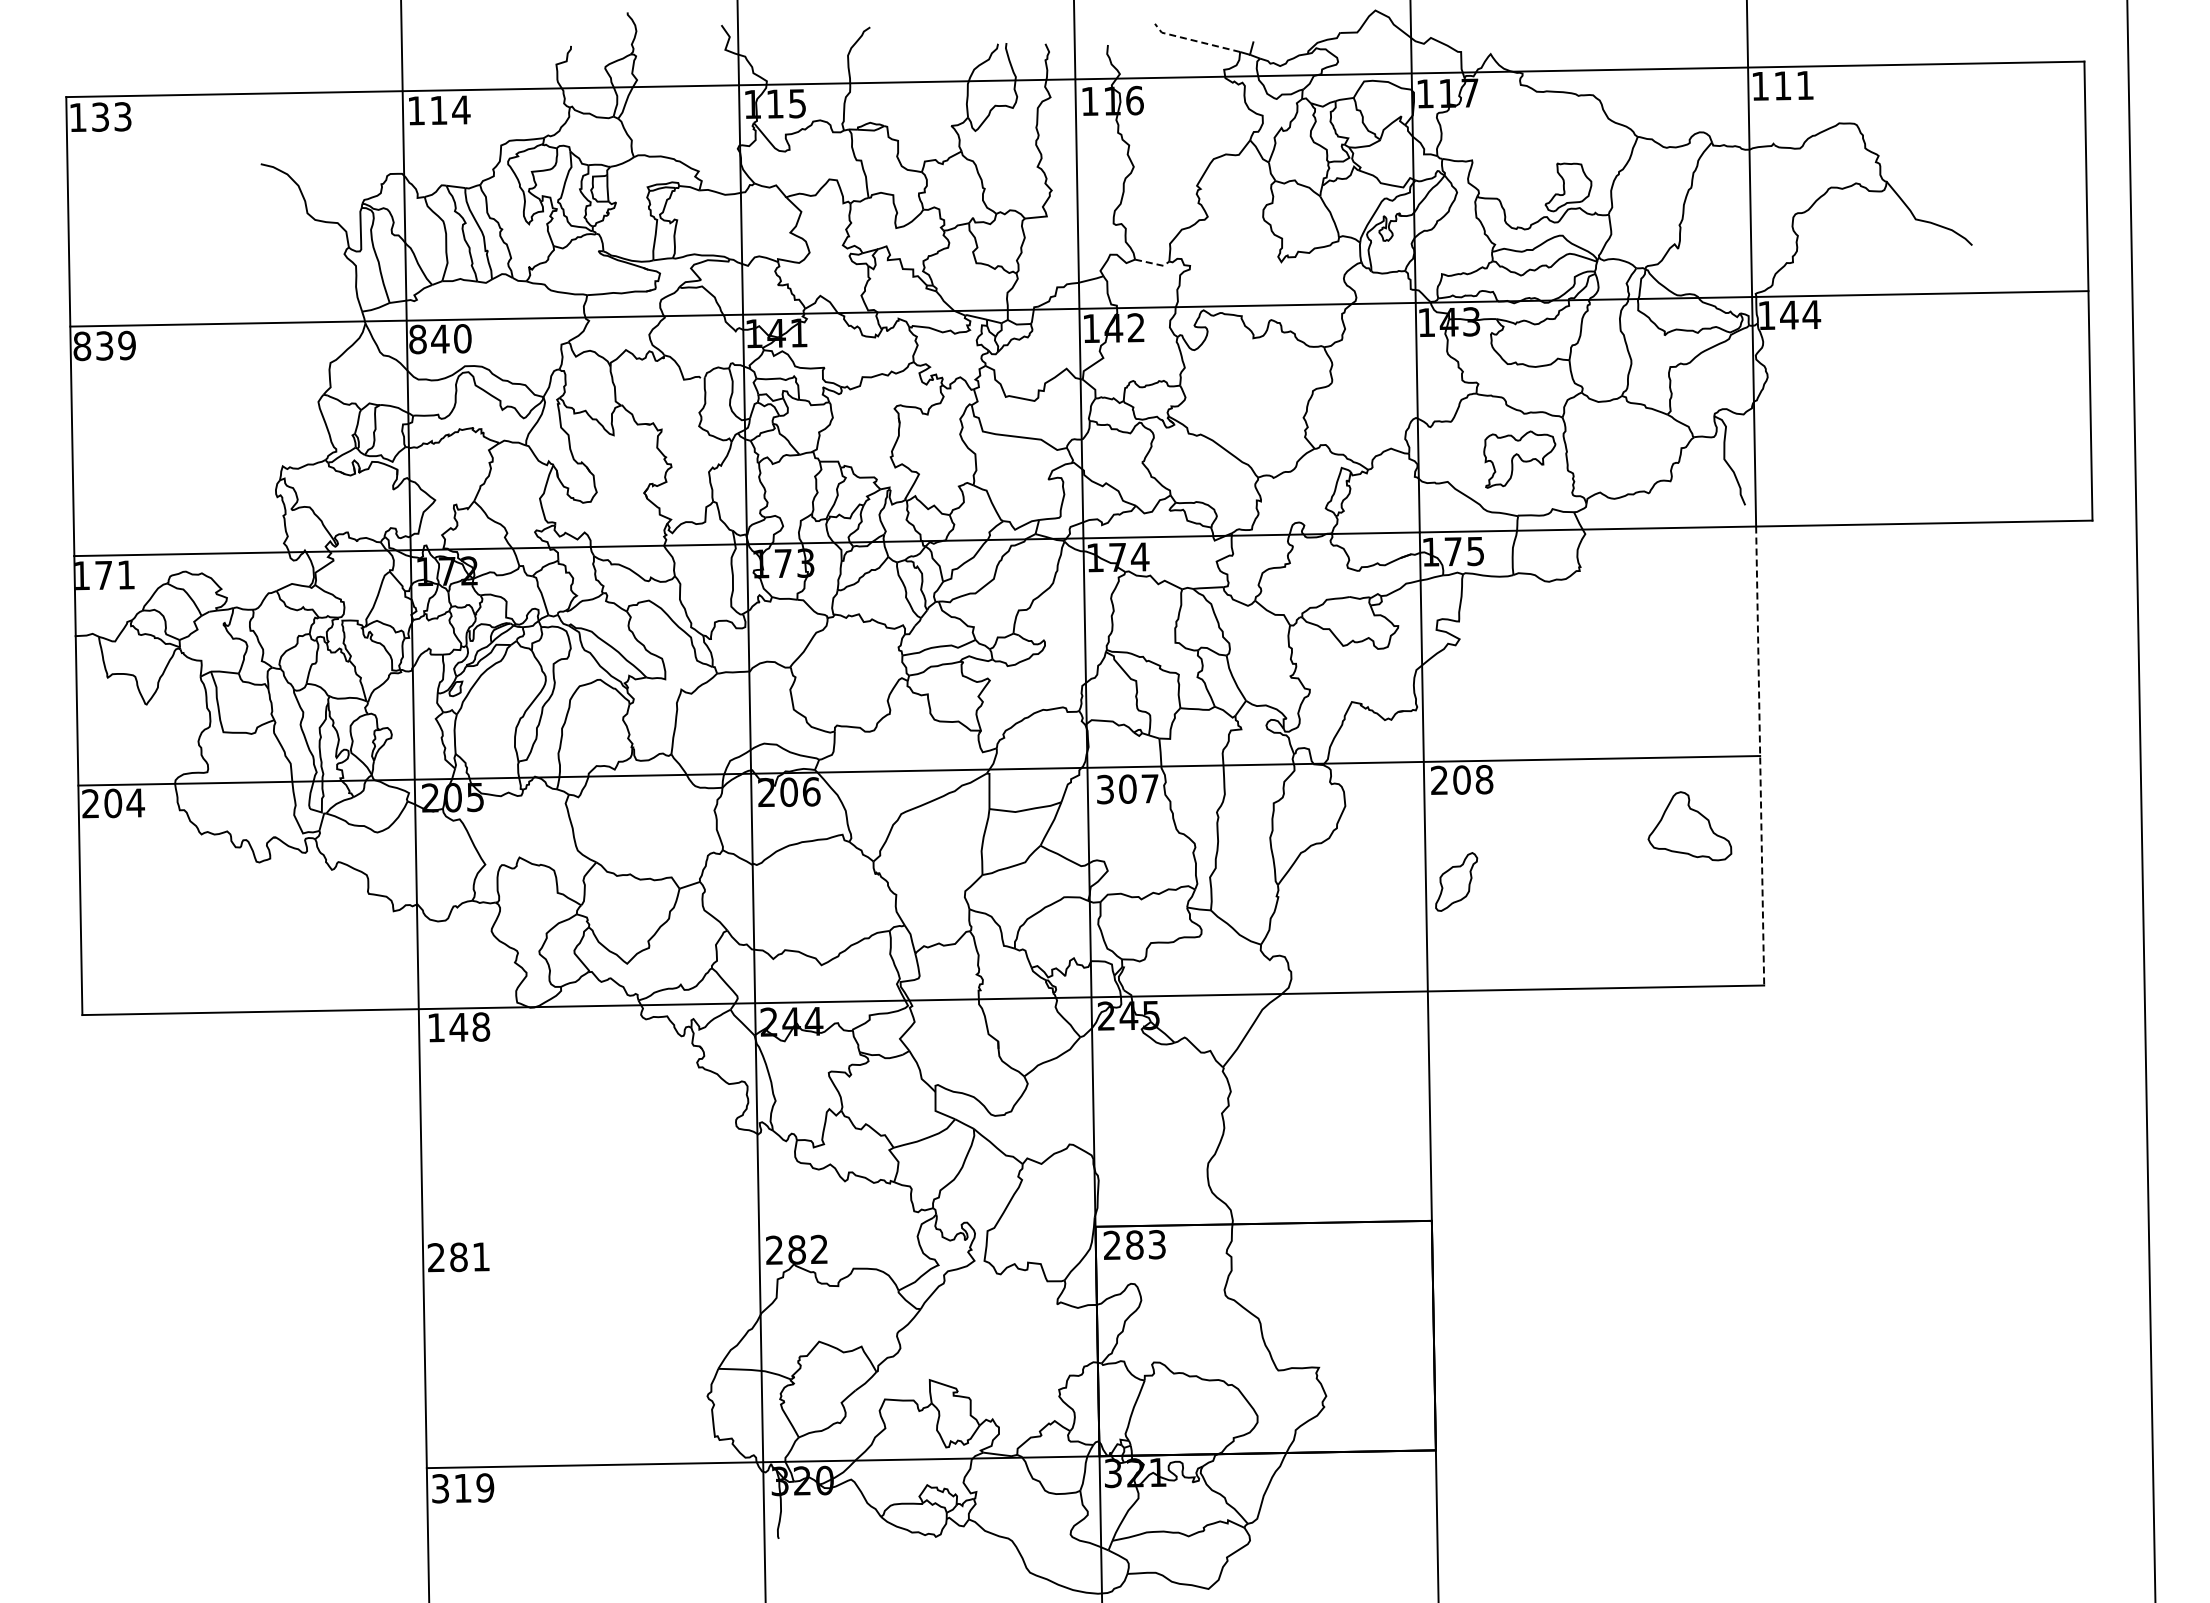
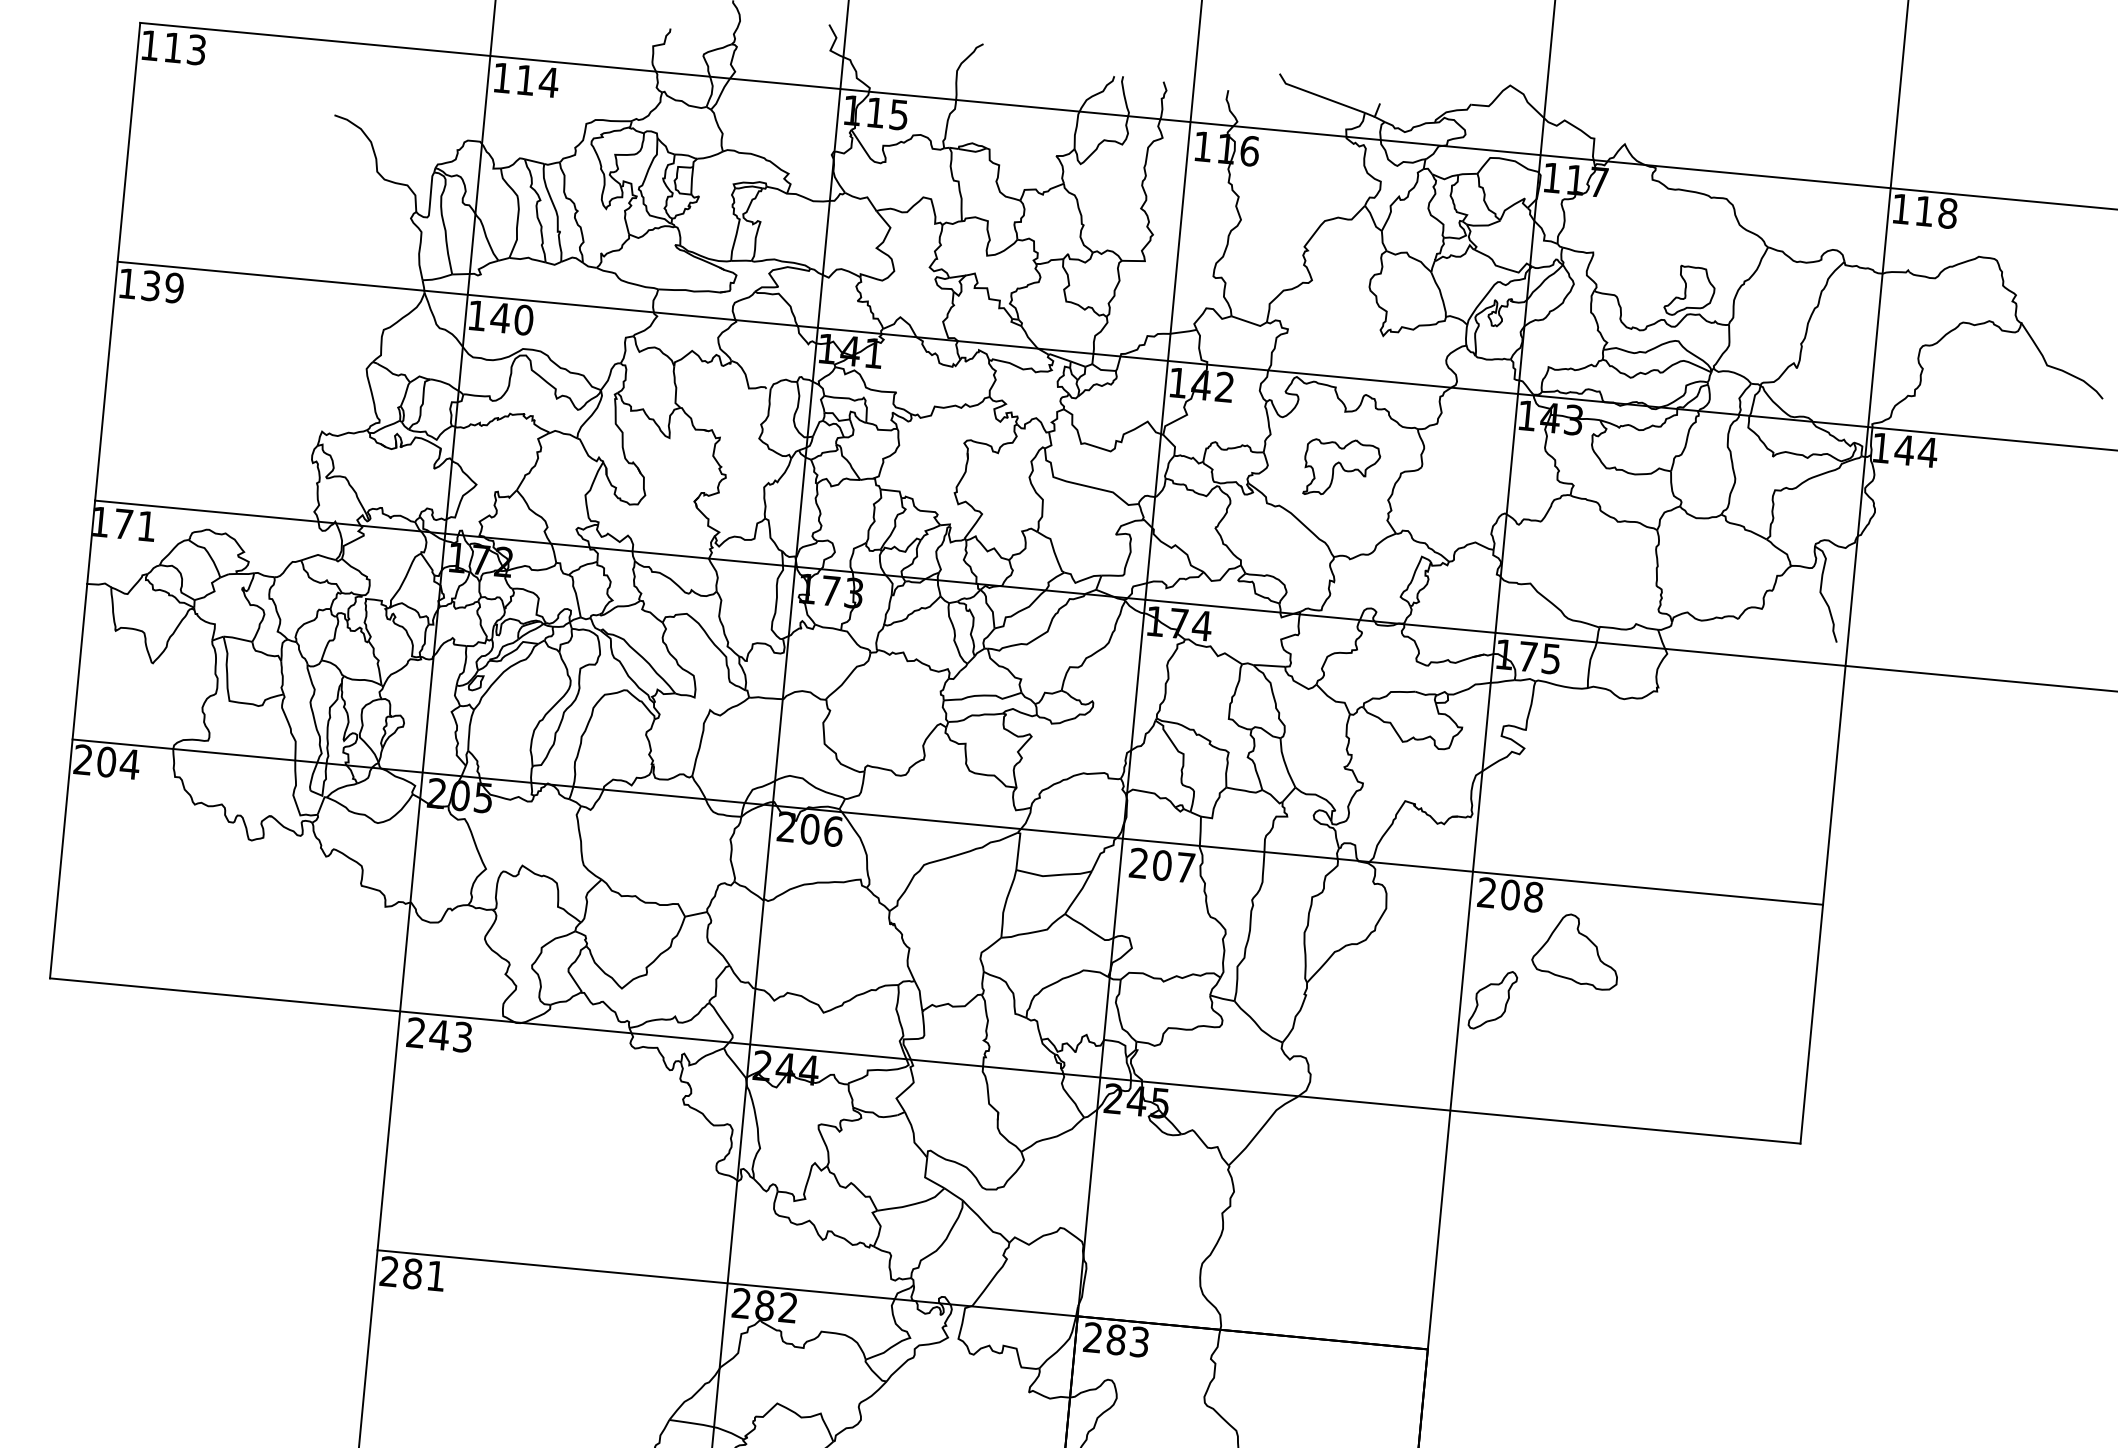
line: (1194, 40) -> (1318, 95), dashed -> solid
text: (1805, 85) -> (1948, 213), 111 -> 118
text: (100, 116) -> (173, 47), 133 -> 113
line: (1153, 263) -> (1250, 322), dashed -> solid
text: (417, 339) -> (476, 315), 840 -> 140
text: (82, 346) -> (128, 283), 839 -> 139
part: (1519, 459) -> (1341, 468), moved
line: (1760, 756) -> (1823, 905), dashed -> solid
text: (1104, 789) -> (1138, 863), 307 -> 207
part: (1689, 826) -> (1576, 951), moved
text: (458, 1027) -> (439, 1035), 148 -> 243
line: (926, 1229) -> (901, 1299), added

